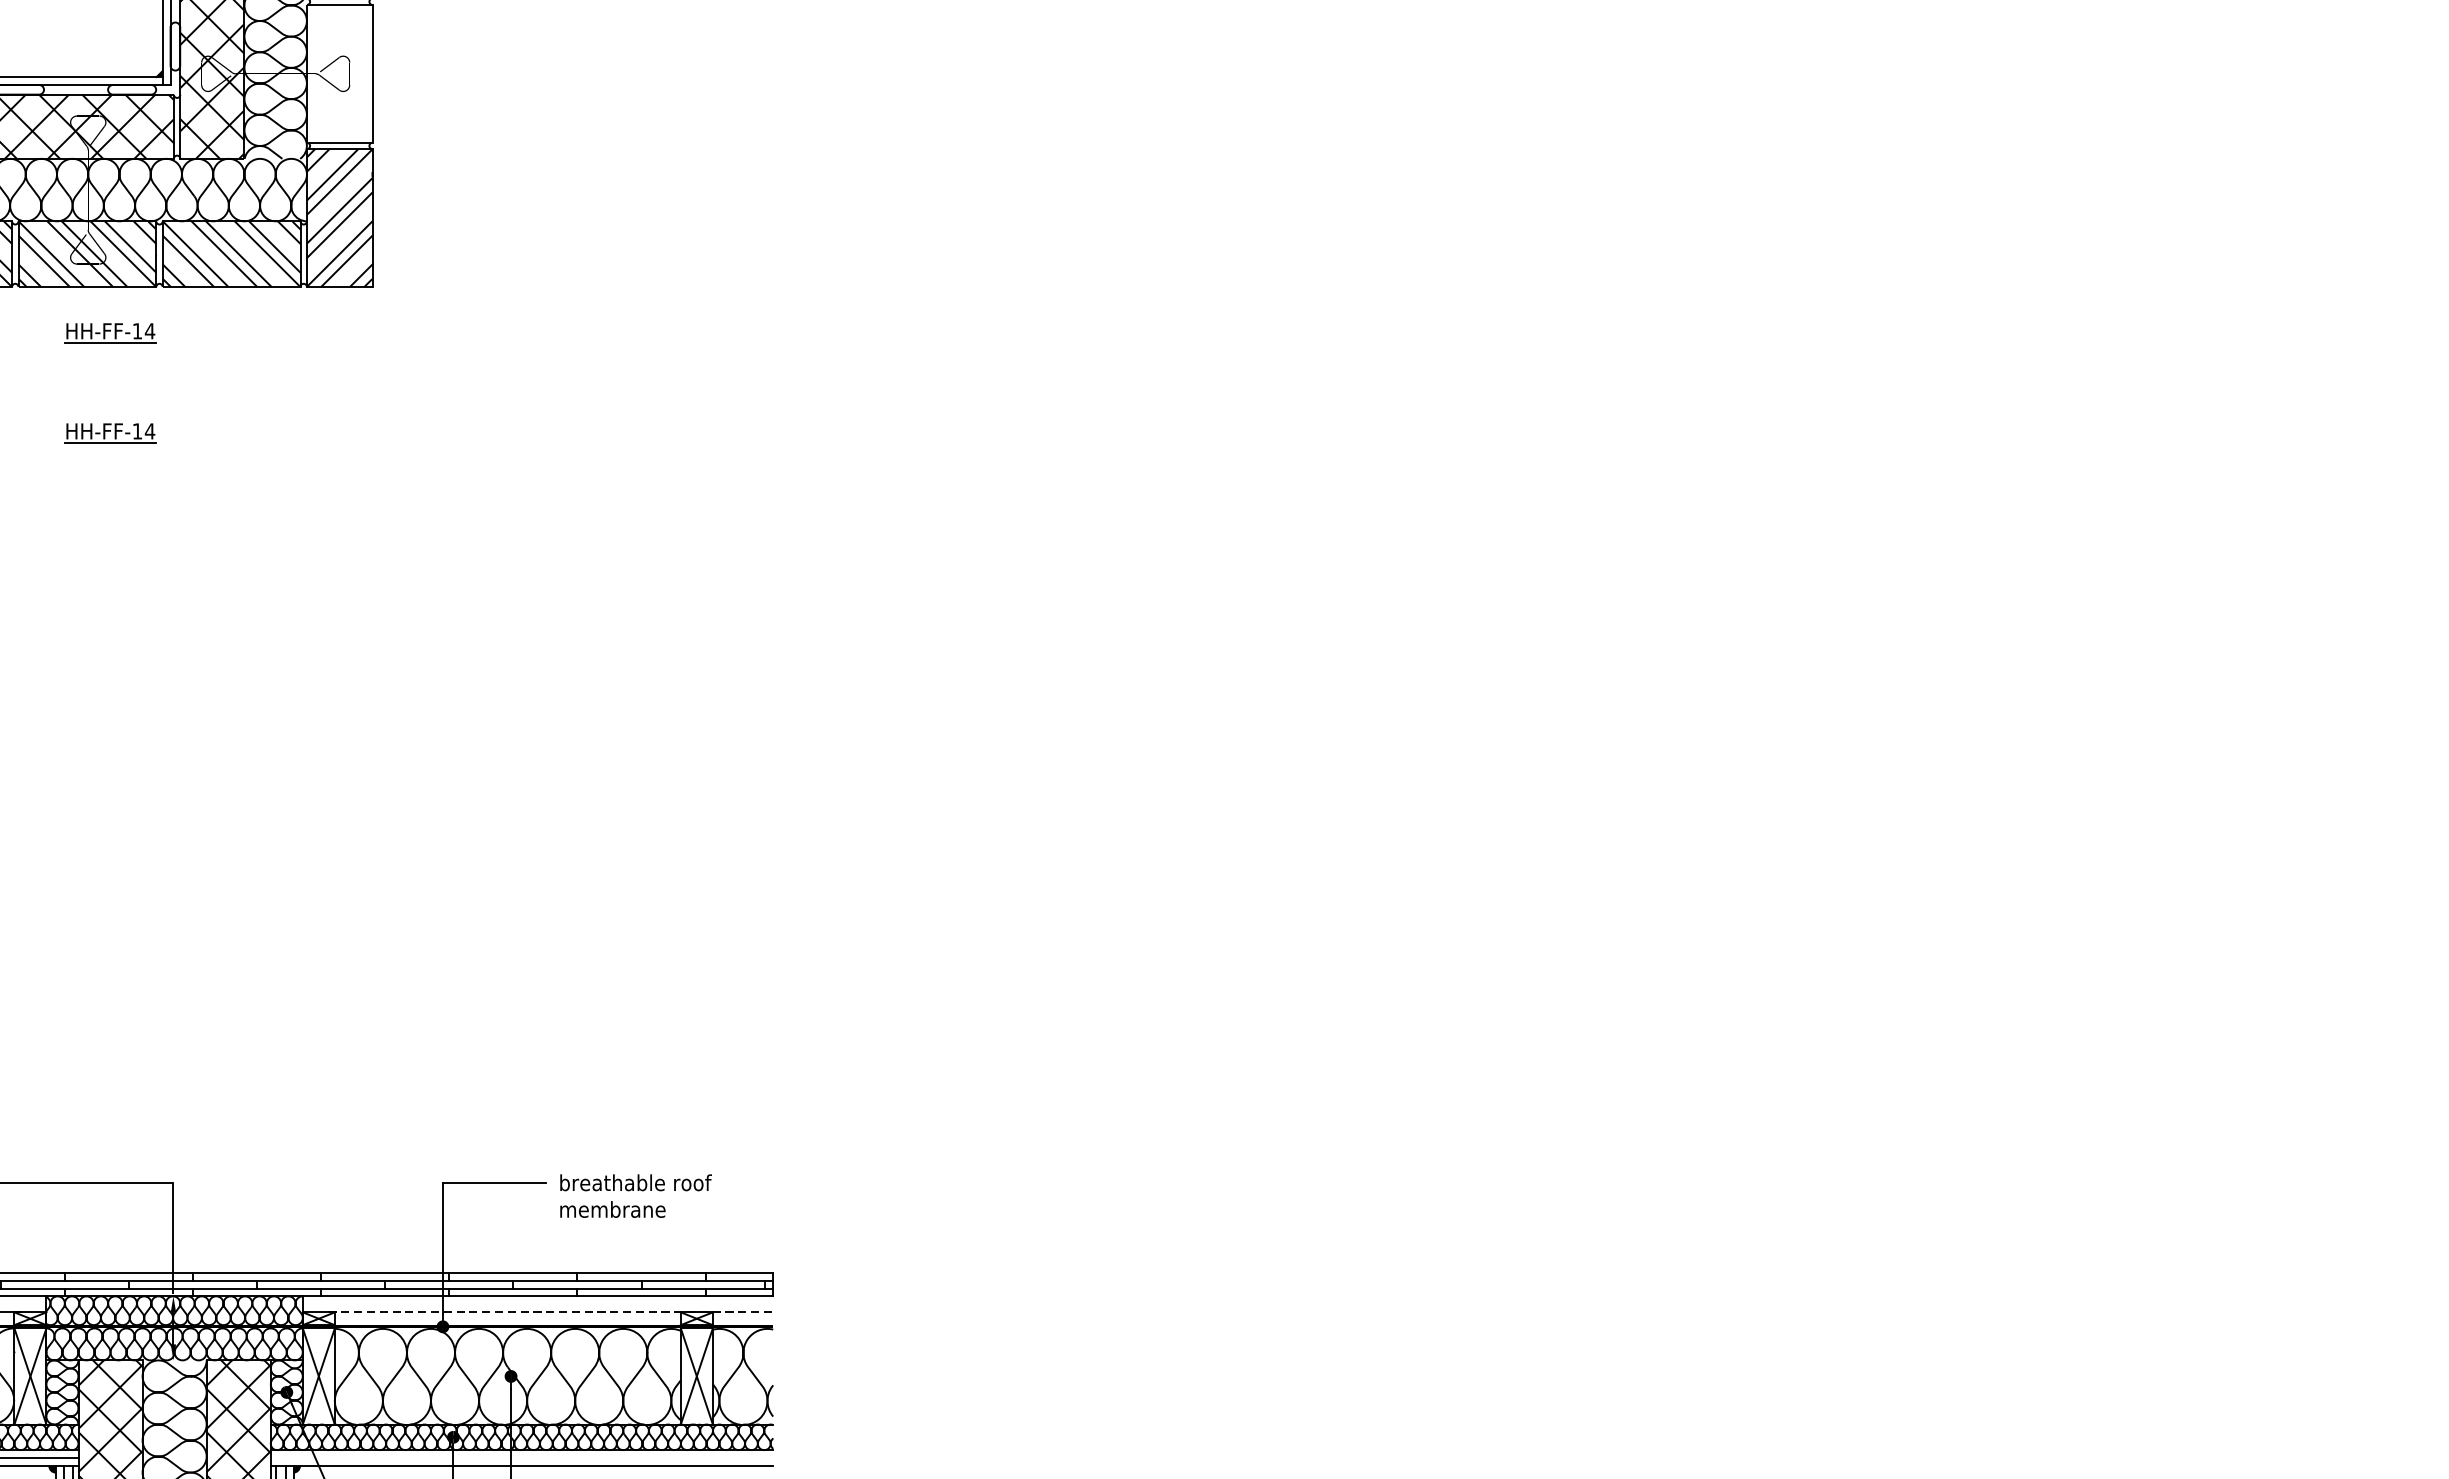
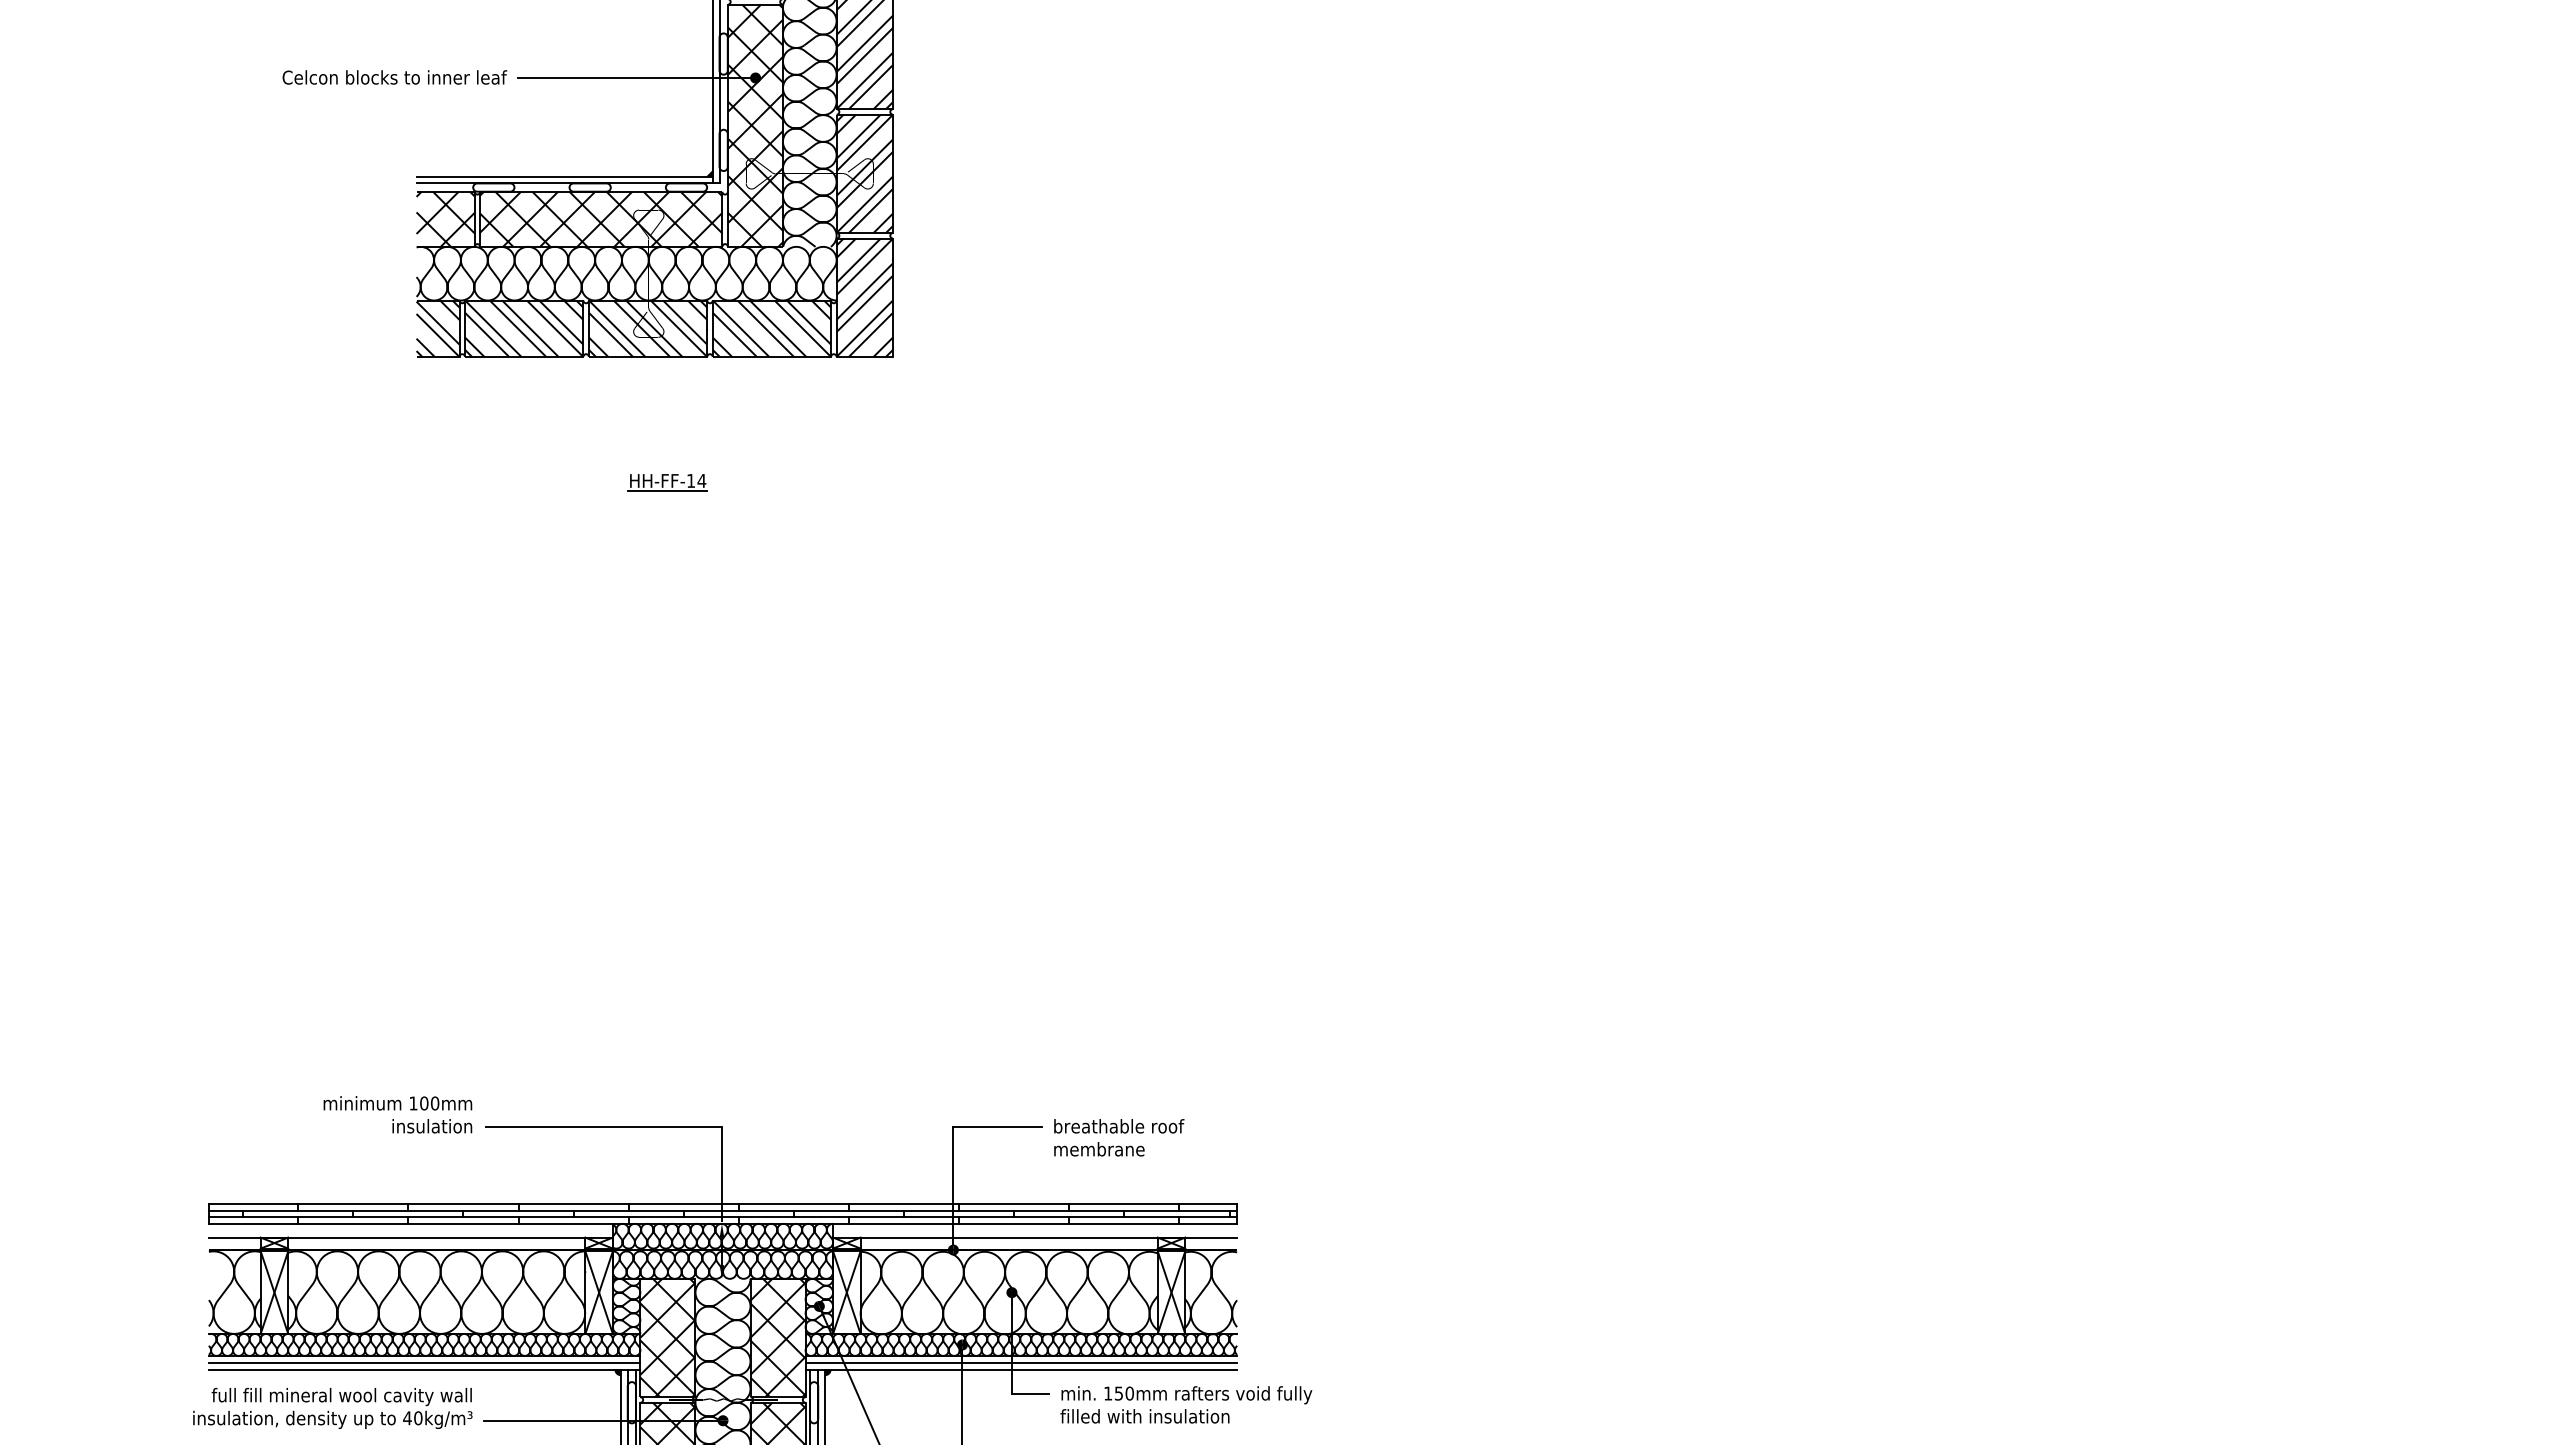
hatch: (339, 73) -> (864, 173), added
part: (110, 333) -> (667, 396), removed
line: (551, 1312) -> (1046, 1237), dashed -> solid
line: (522, 1457) -> (1021, 1362), added

